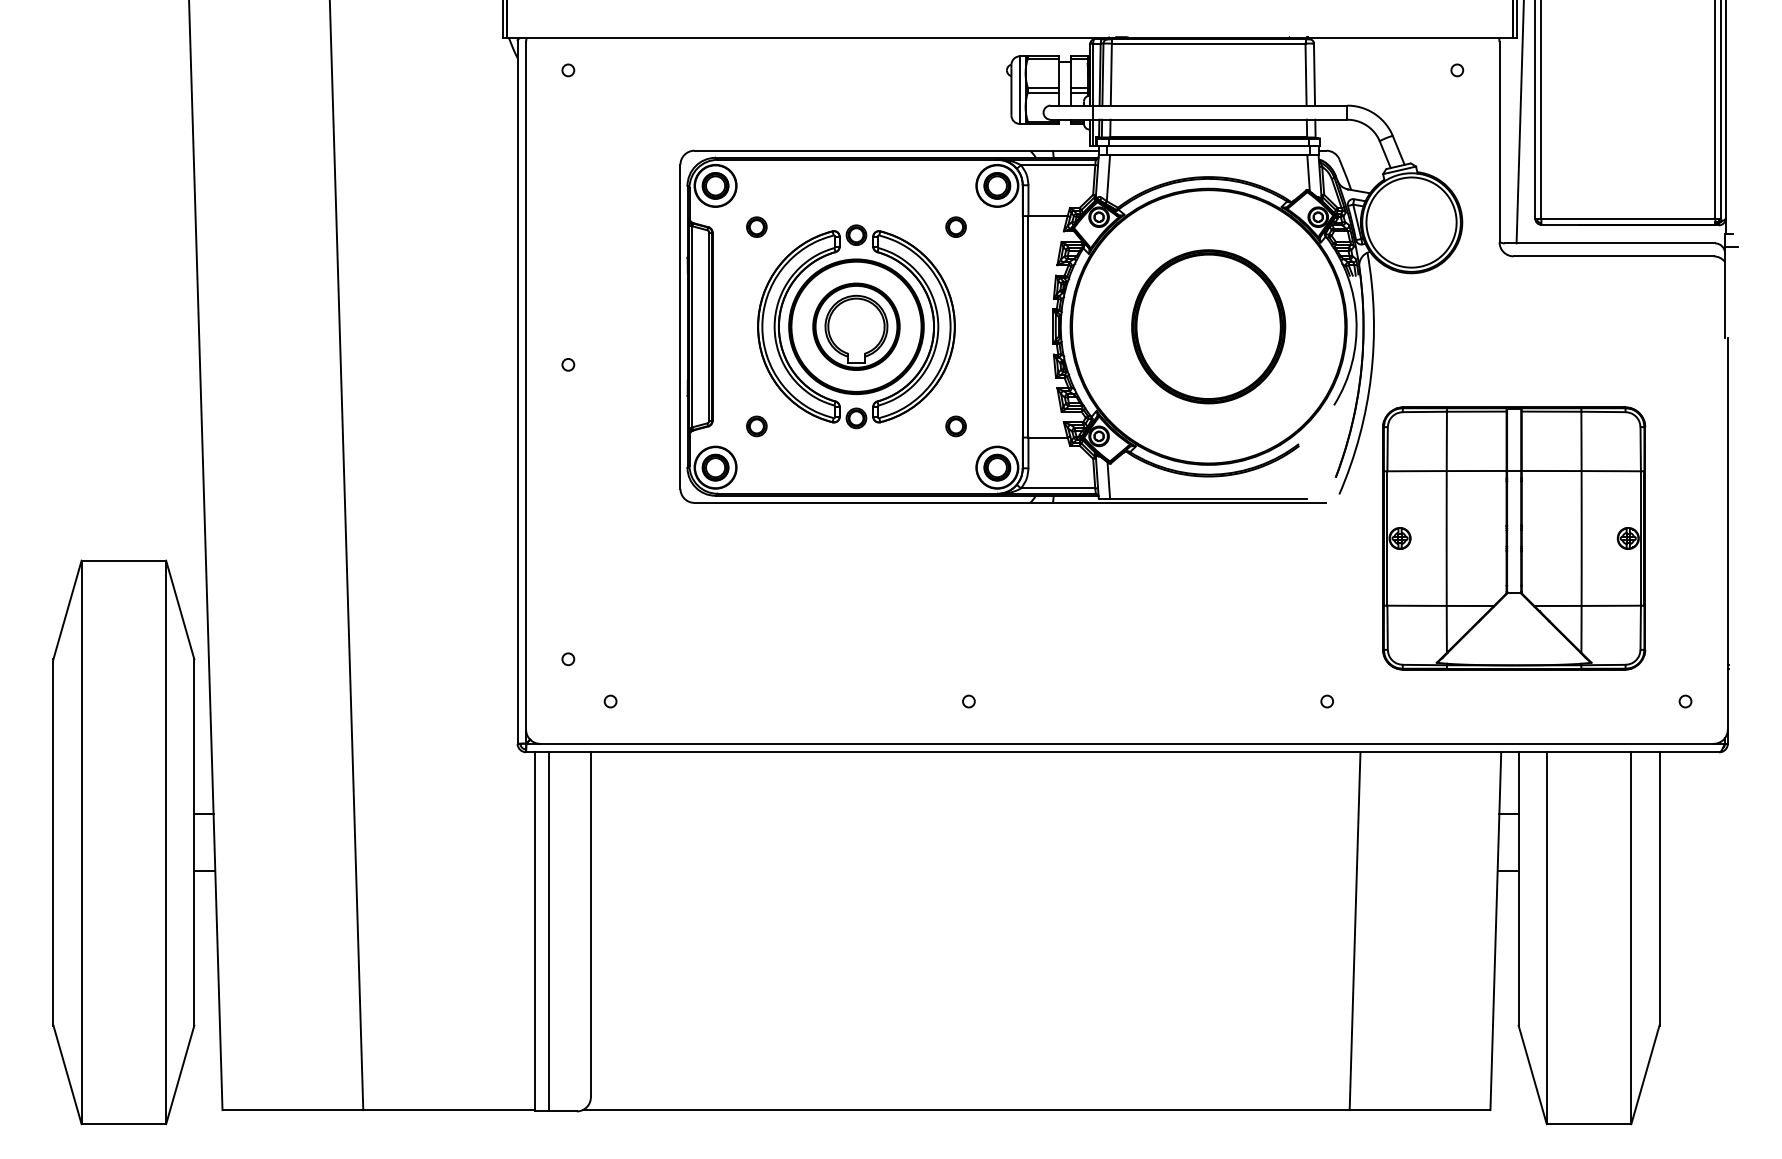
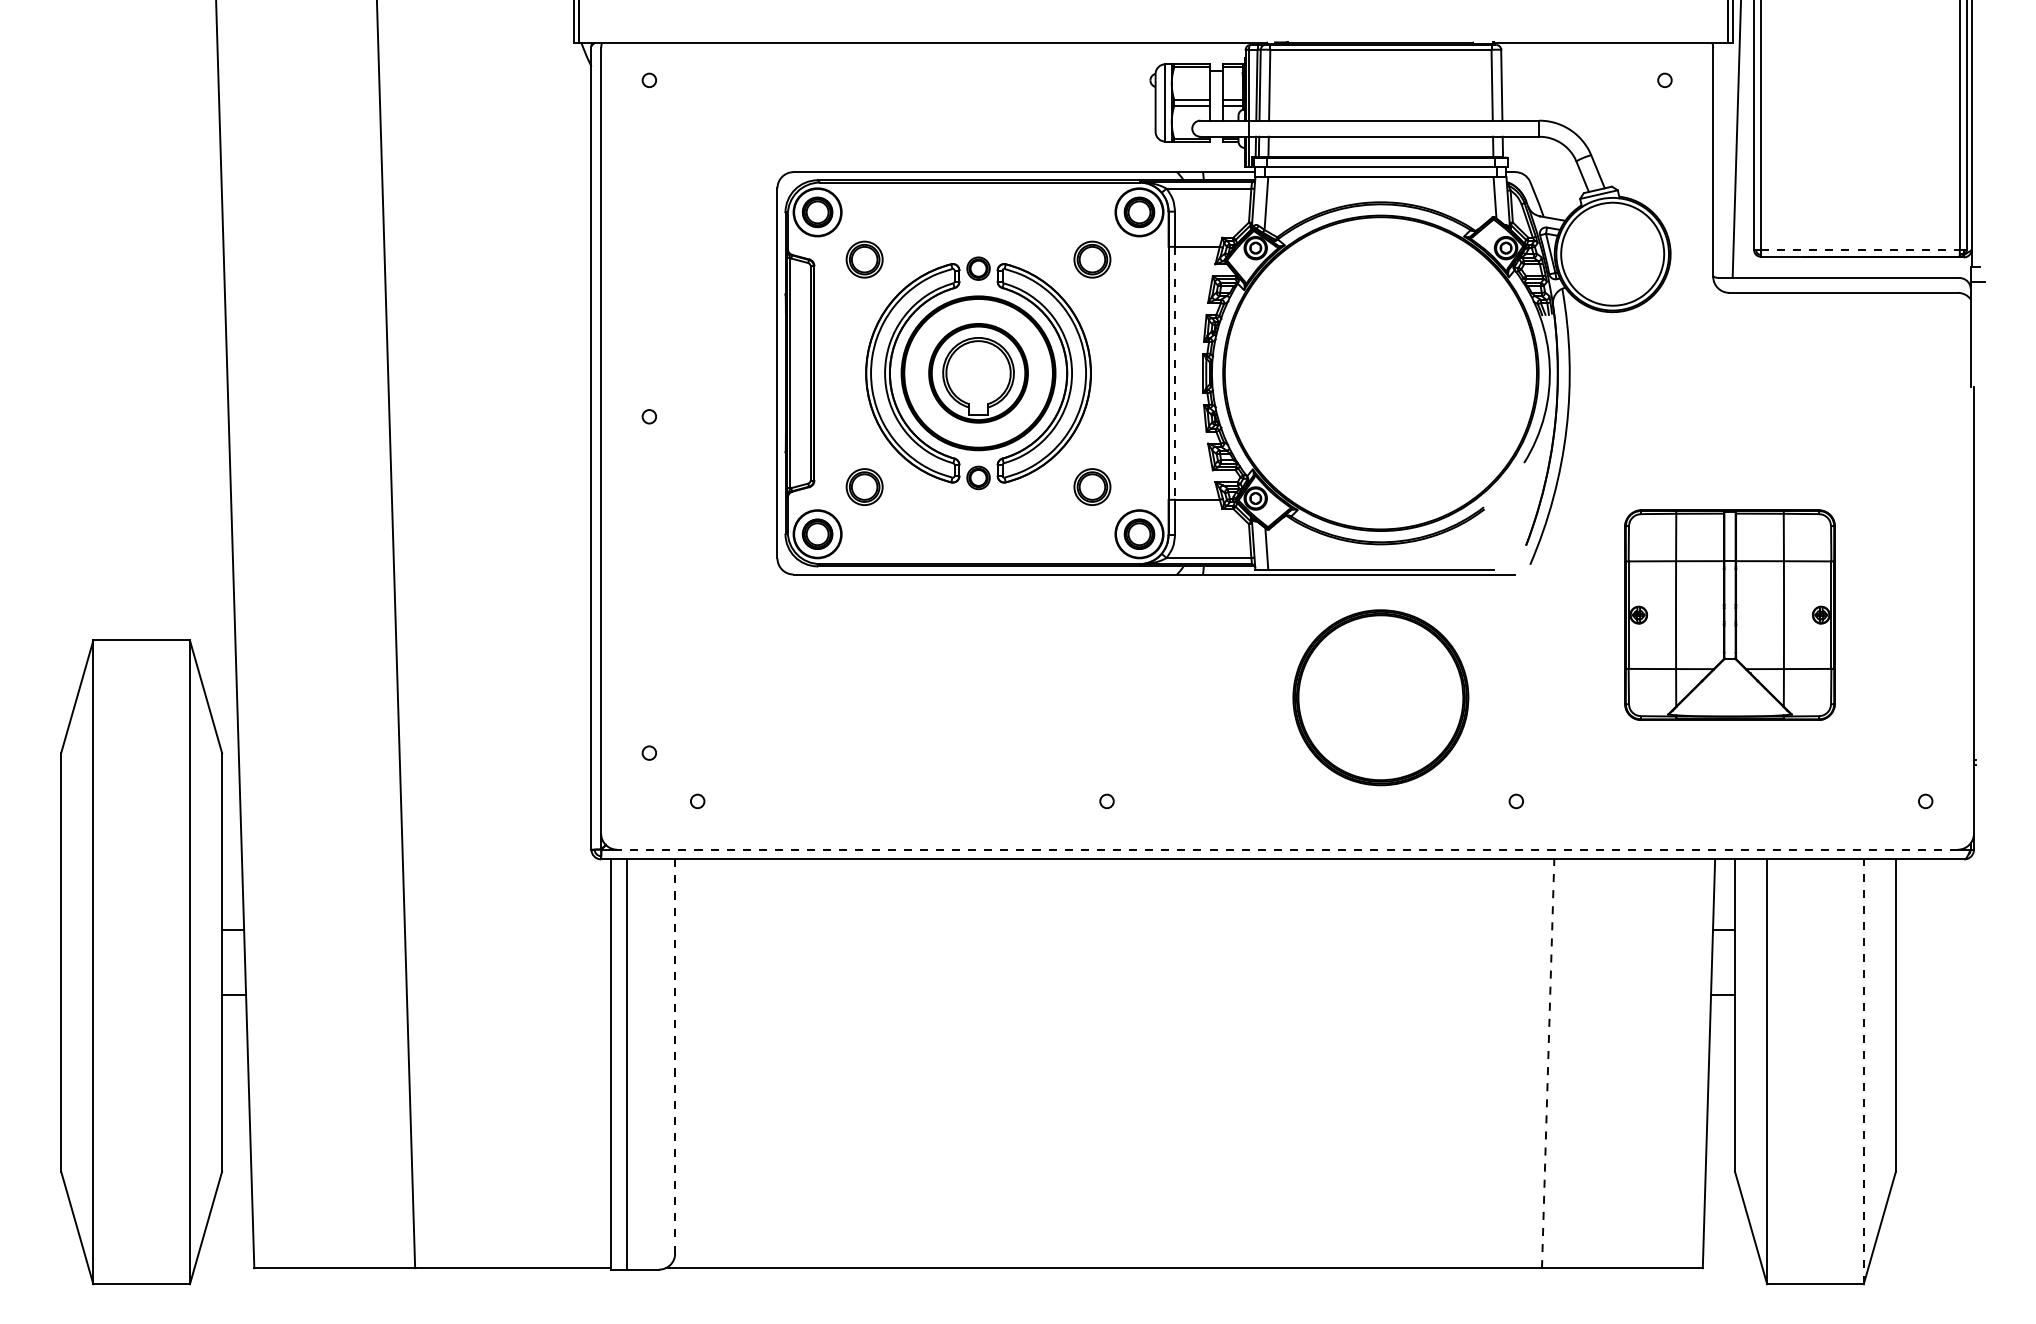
line: (1628, 218) -> (1860, 249), solid -> dashed
part: (756, 226) -> (864, 258), size x1.6
part: (955, 226) -> (1091, 258), size x1.6
line: (1028, 326) -> (1175, 372), solid -> dashed
part: (1208, 326) -> (1380, 697), moved
part: (756, 426) -> (864, 487), size x1.6
part: (955, 426) -> (1091, 487), size x1.6
part: (1514, 538) -> (1730, 615), size x0.7
line: (1126, 743) -> (1287, 849), solid -> dashed
line: (590, 924) -> (674, 1056), solid -> dashed
line: (1355, 930) -> (1548, 1062), solid -> dashed
line: (1631, 938) -> (1863, 1072), solid -> dashed

